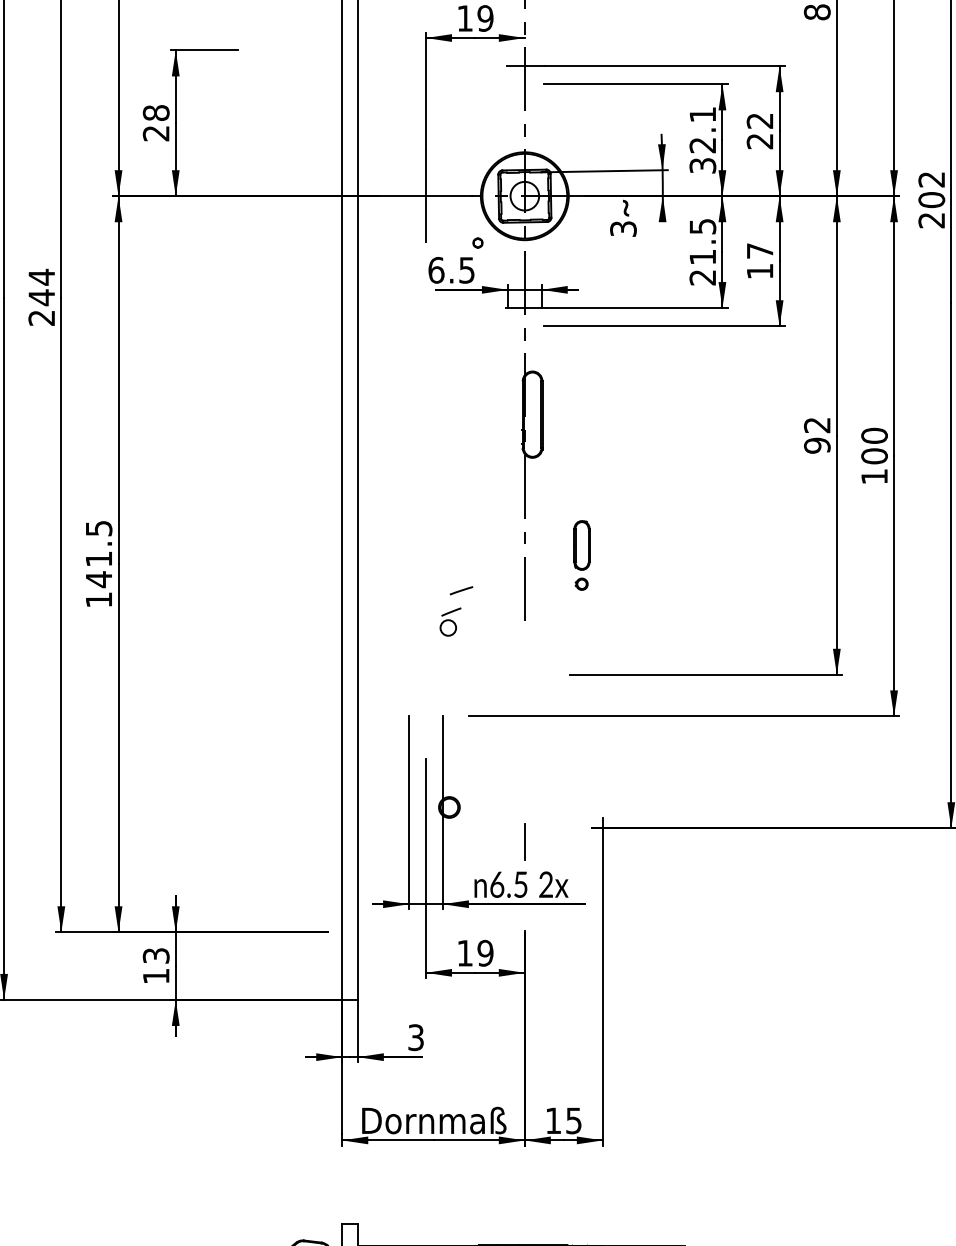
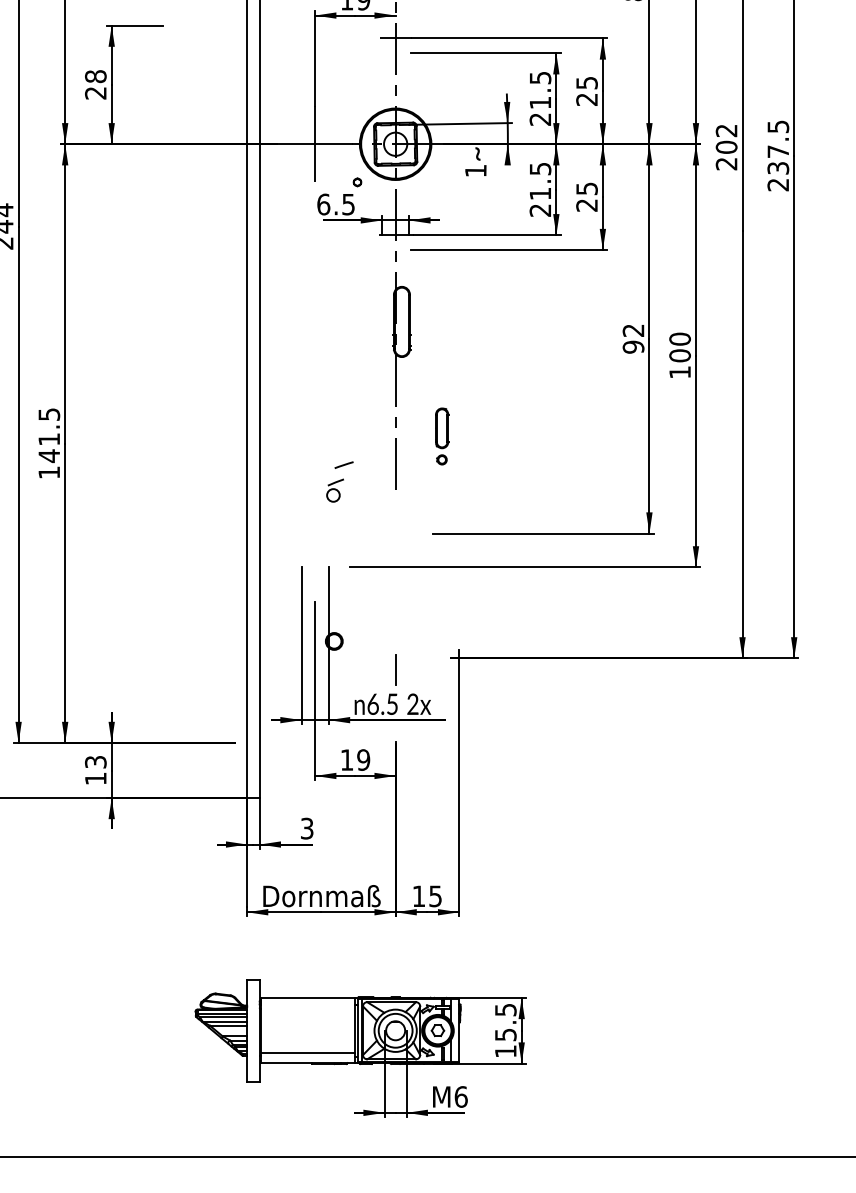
text: (759, 121) -> (586, 83), 22 -> 25
text: (702, 139) -> (540, 98), 32.1 -> 21.5
text: (623, 228) -> (475, 170), 3 -> 1
text: (759, 260) -> (586, 196), 17 -> 25

